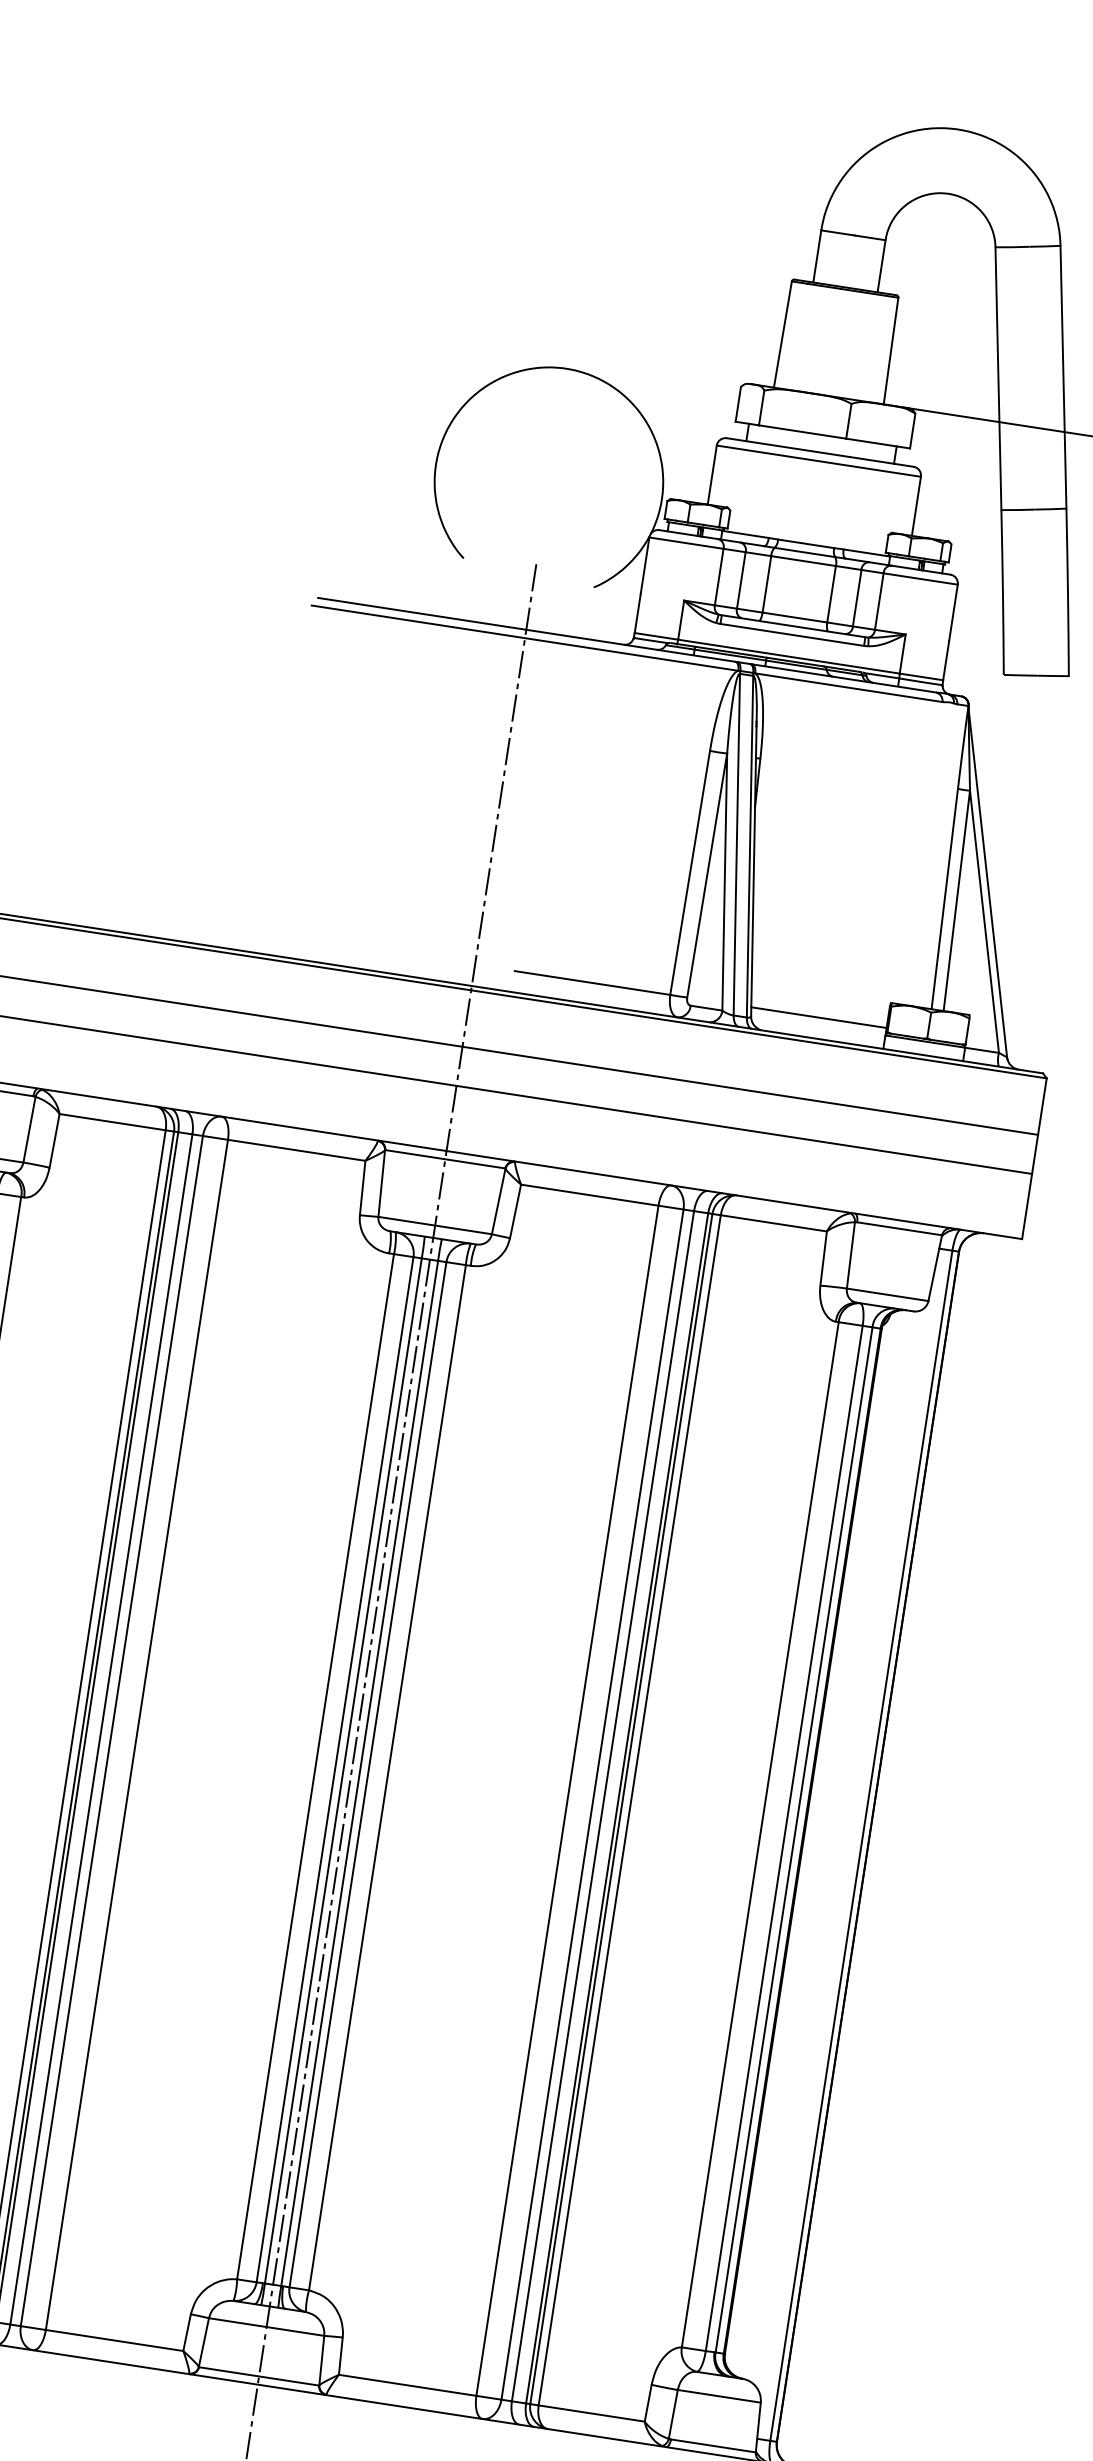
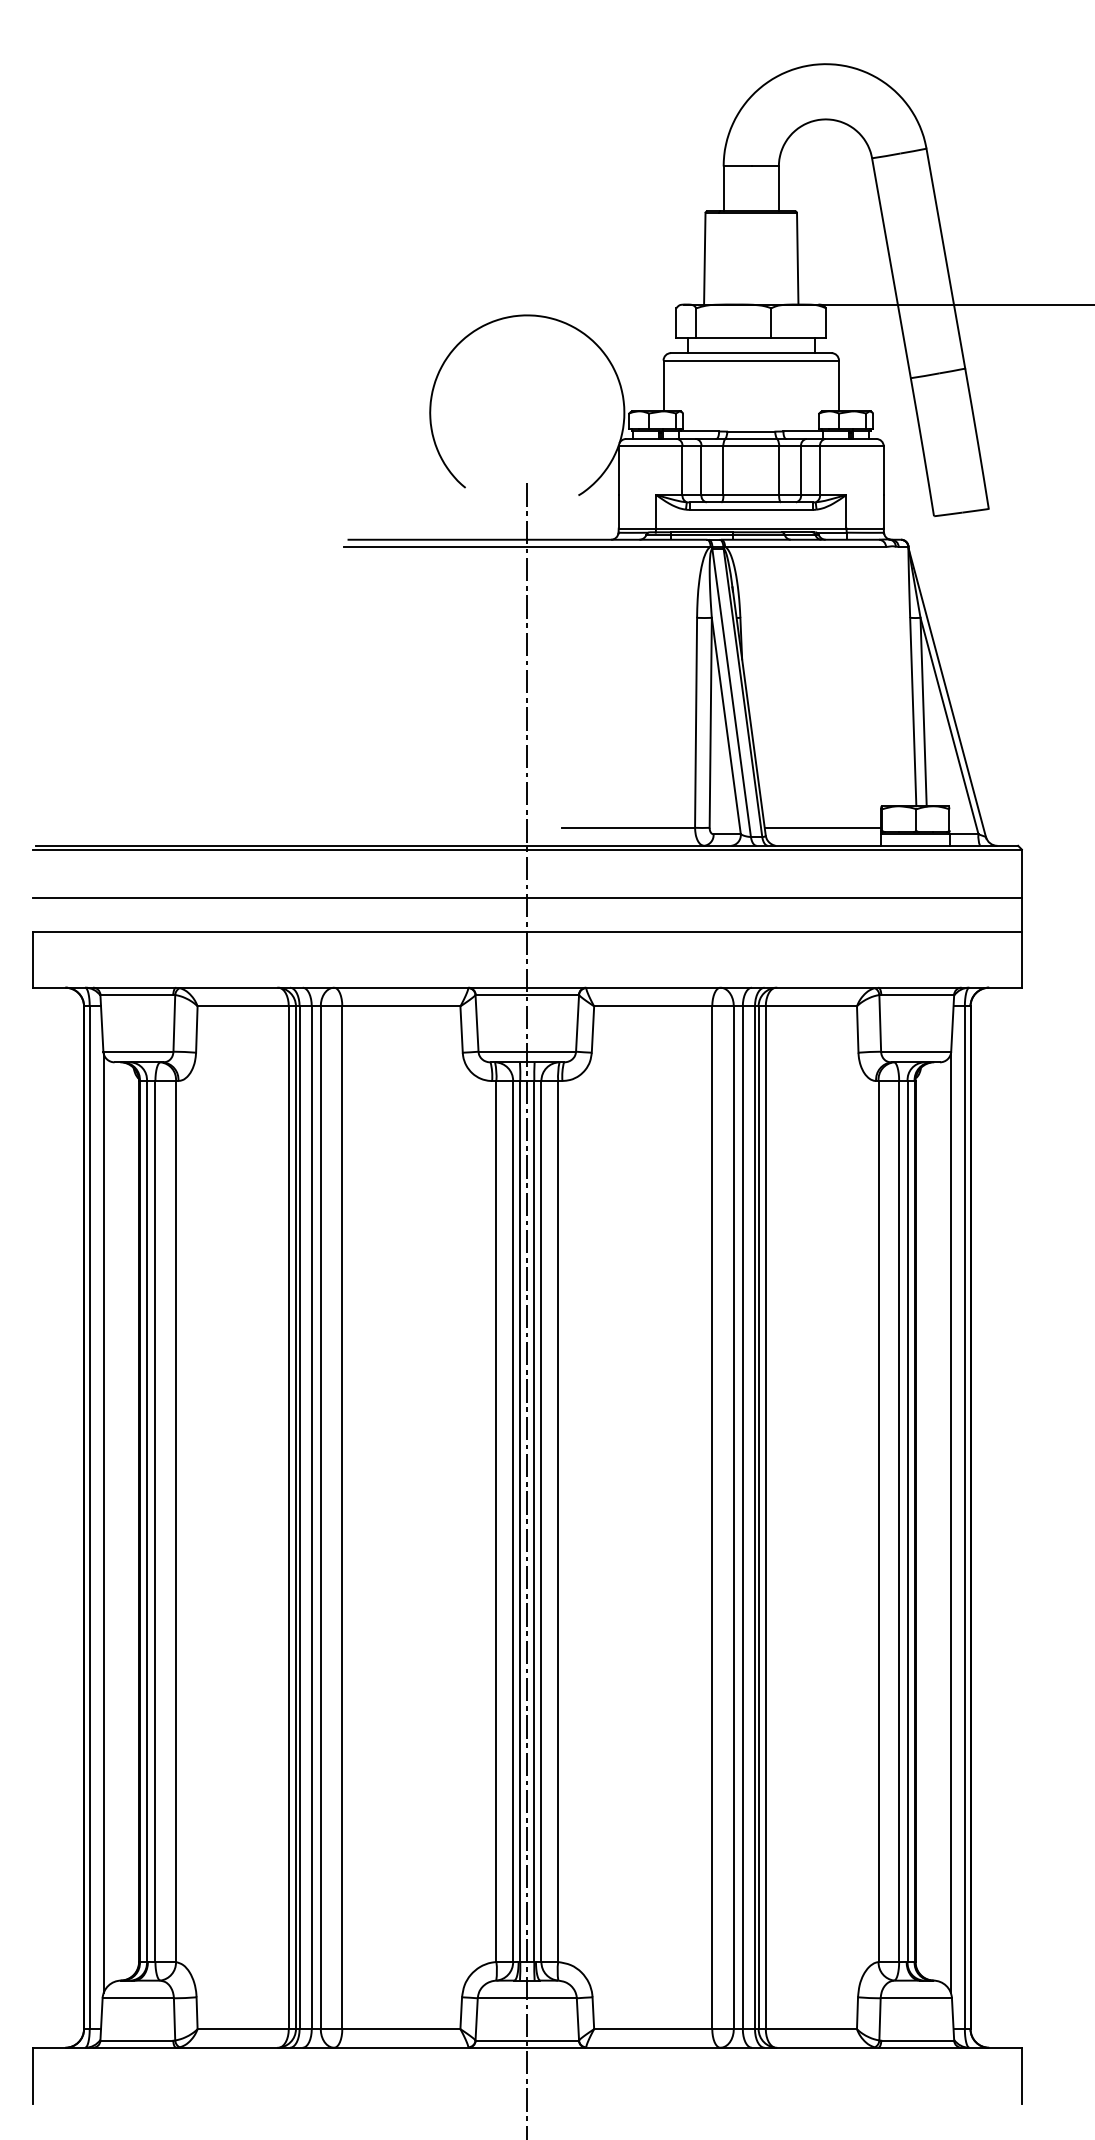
line: (843, 1849) -> (950, 1523), added

